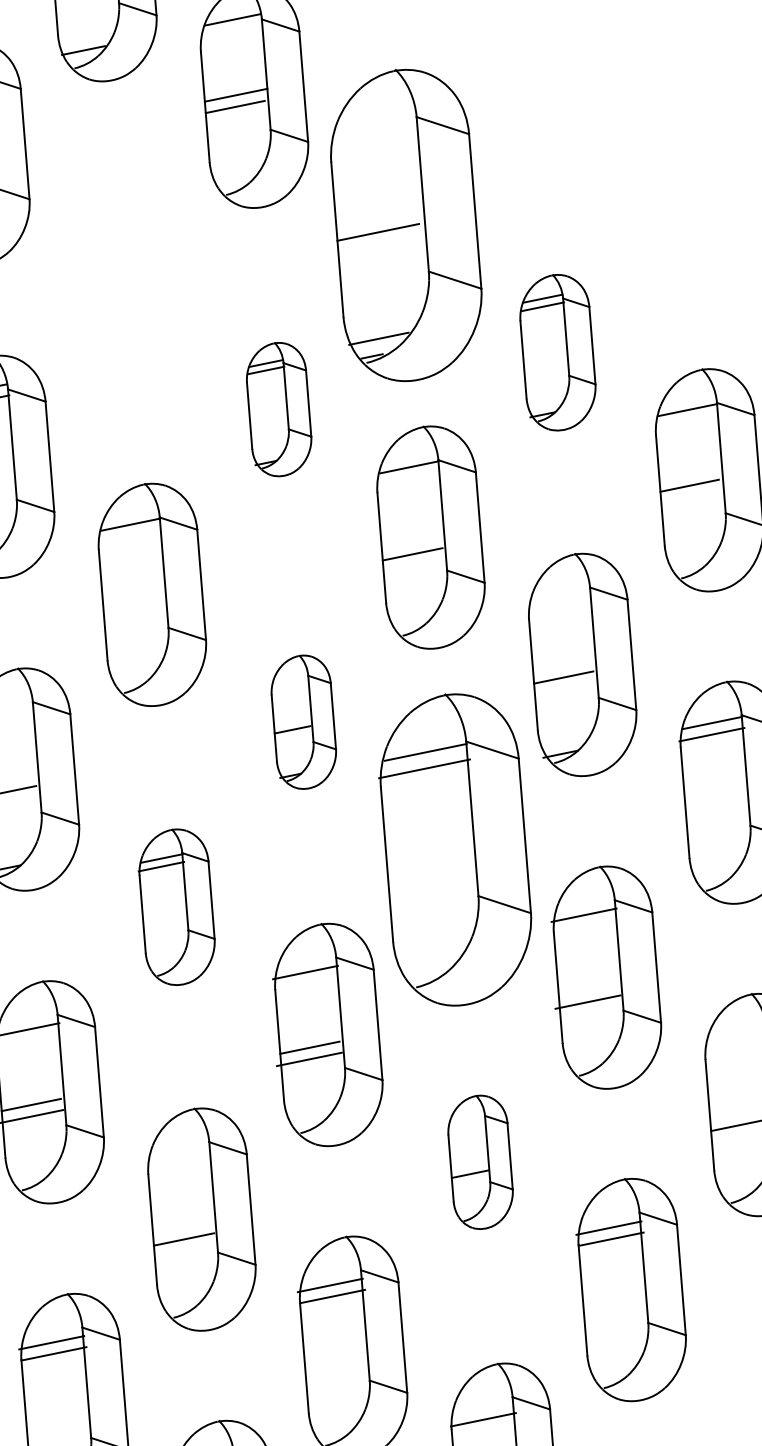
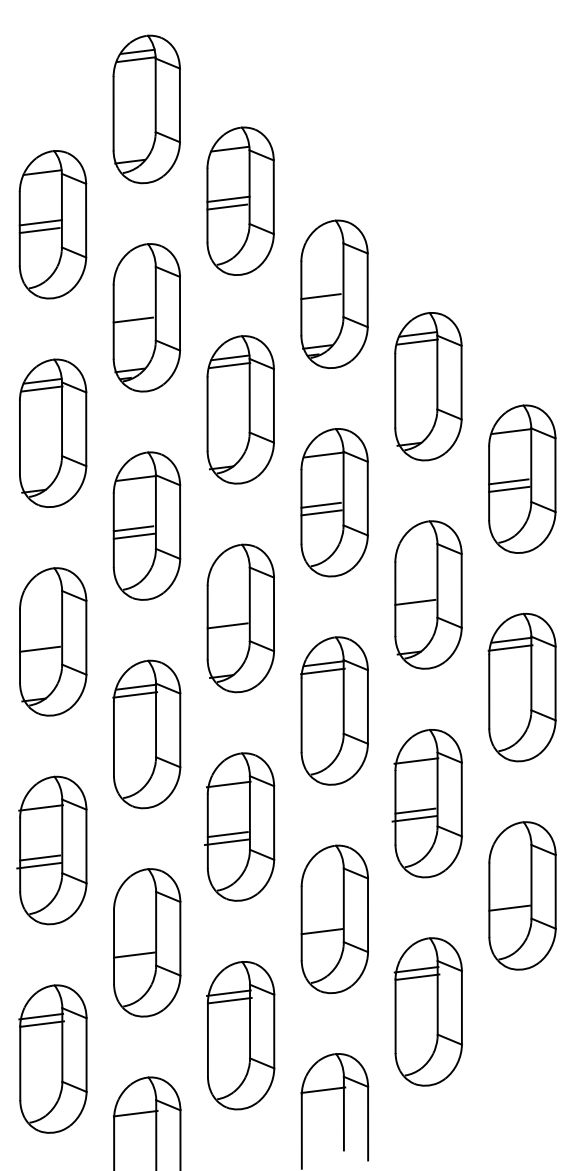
part: (406, 223) -> (334, 293), size x0.71
part: (127, 282) -> (146, 317), added
part: (558, 352) -> (428, 386), size x1.43
part: (278, 408) -> (240, 409), size x1.67
line: (691, 495) -> (509, 488), added
line: (410, 541) -> (320, 504), added
line: (132, 600) -> (133, 528), added
line: (133, 610) -> (133, 535), added
part: (303, 722) -> (240, 618), size x1.67
part: (455, 849) -> (334, 710), size x0.71
part: (176, 907) -> (146, 734), size x1.43
line: (588, 989) -> (415, 810), added
part: (479, 1162) -> (334, 919), size x1.67

